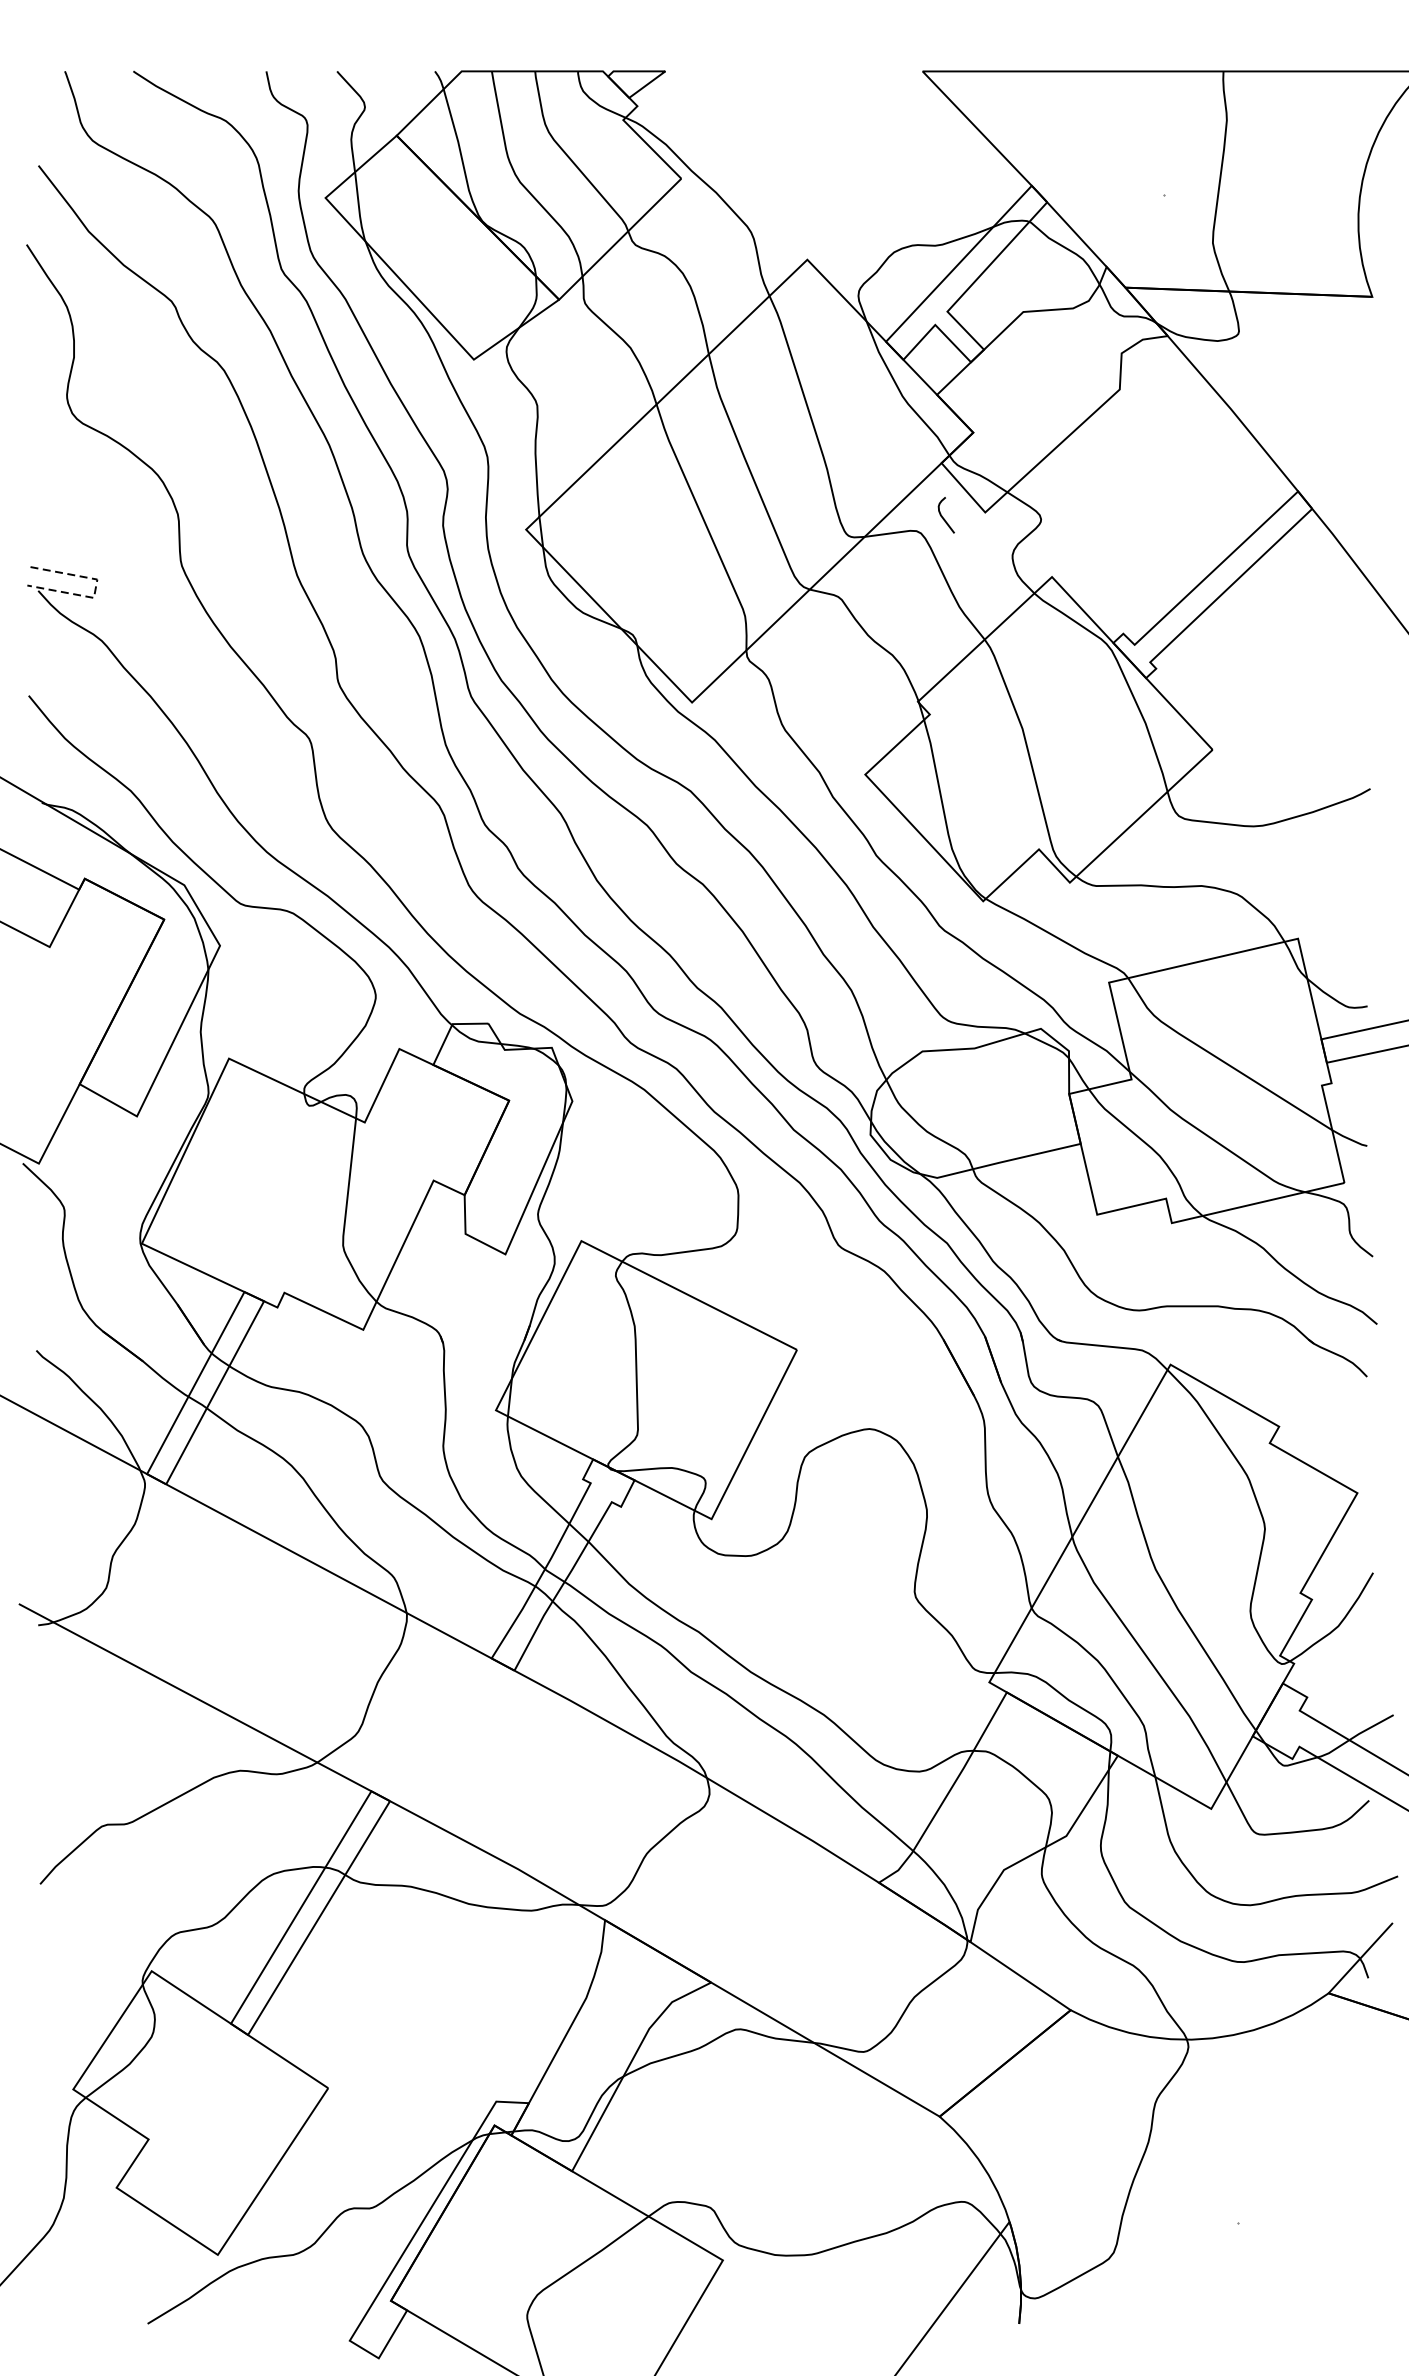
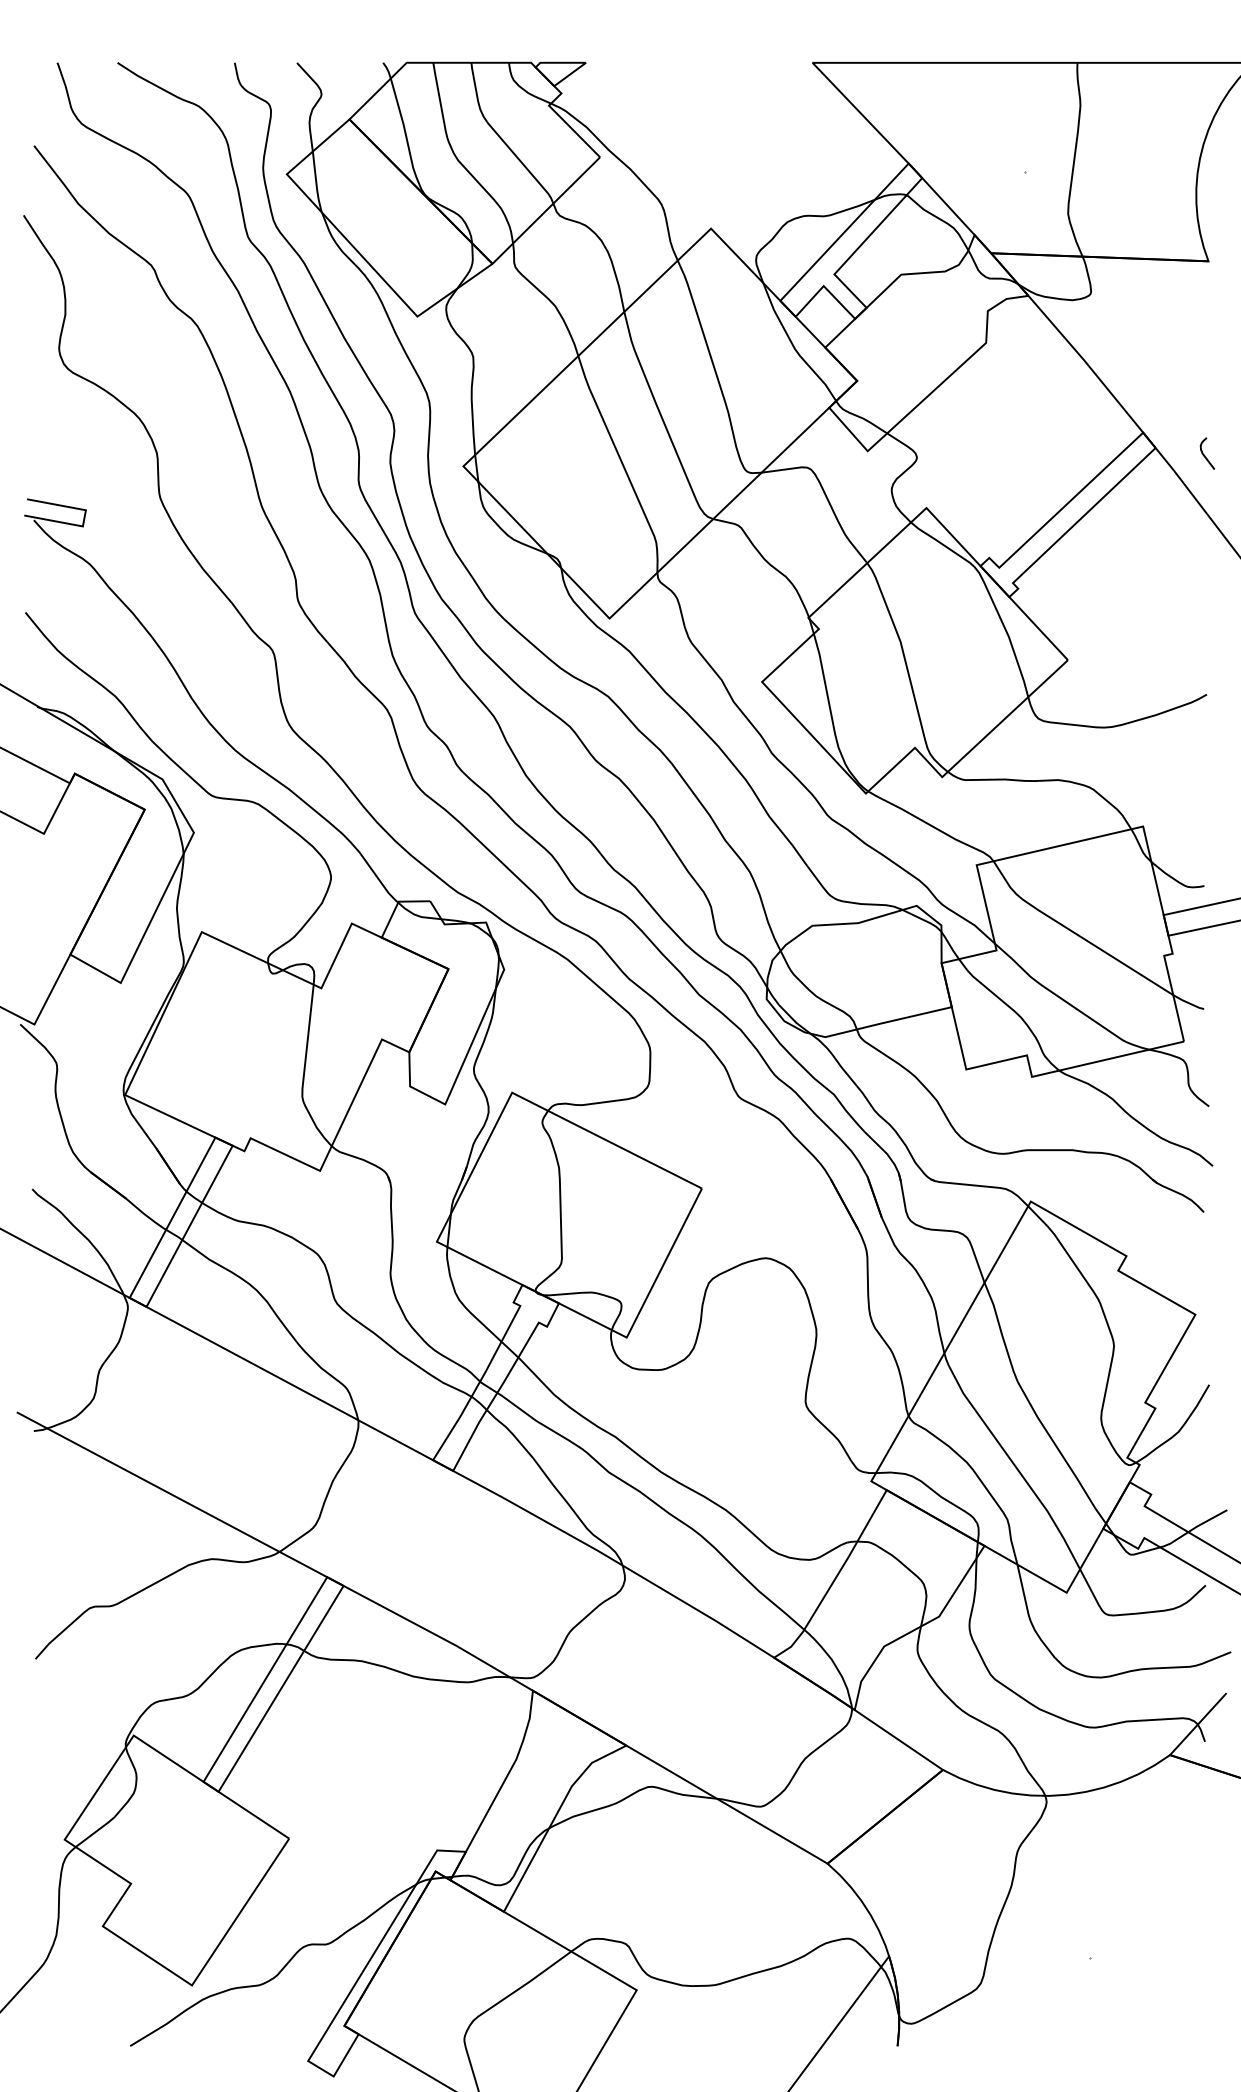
curve: (944, 517) -> (1205, 455), moved
line: (95, 588) -> (84, 518), dashed -> solid

